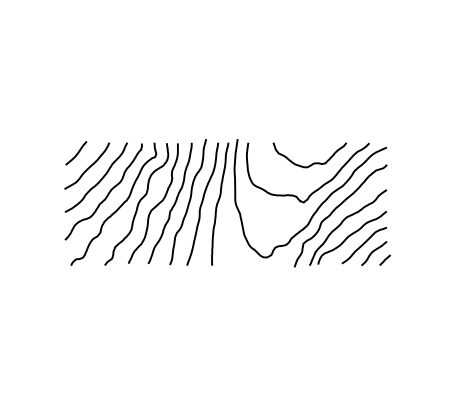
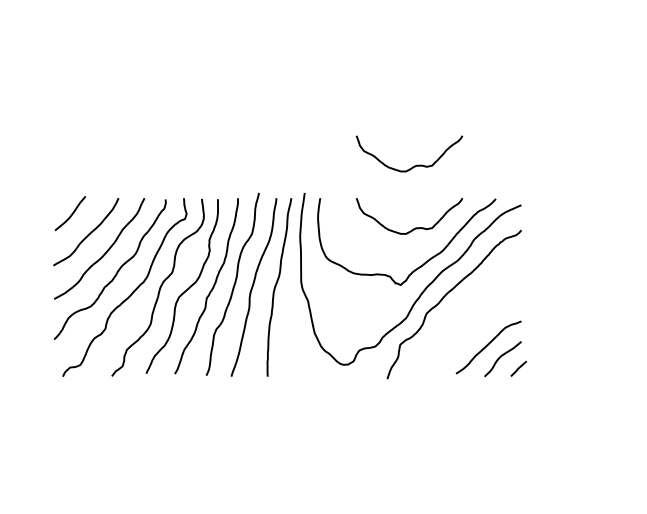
curve: (313, 119) -> (414, 164), added
part: (352, 232) -> (471, 328), removed

